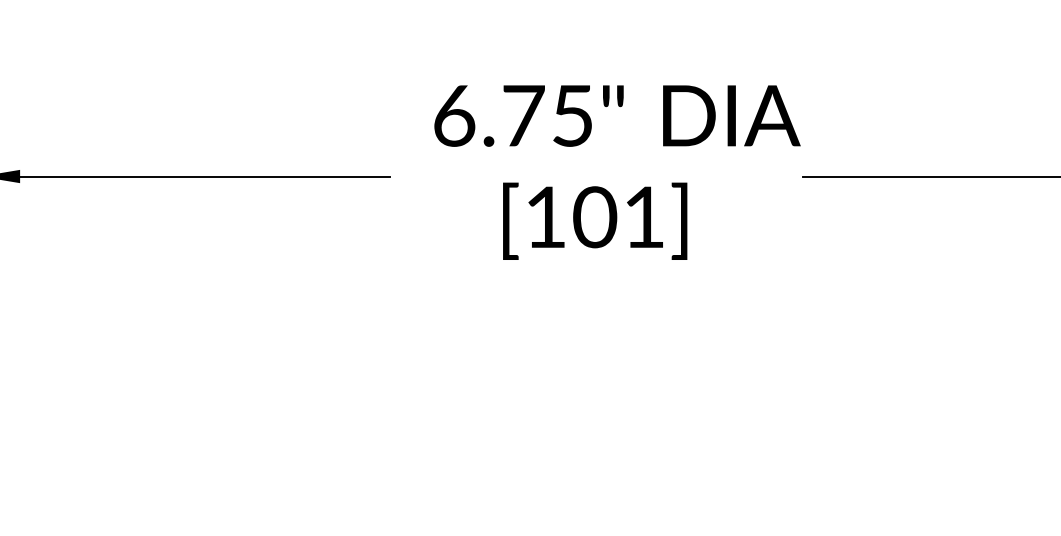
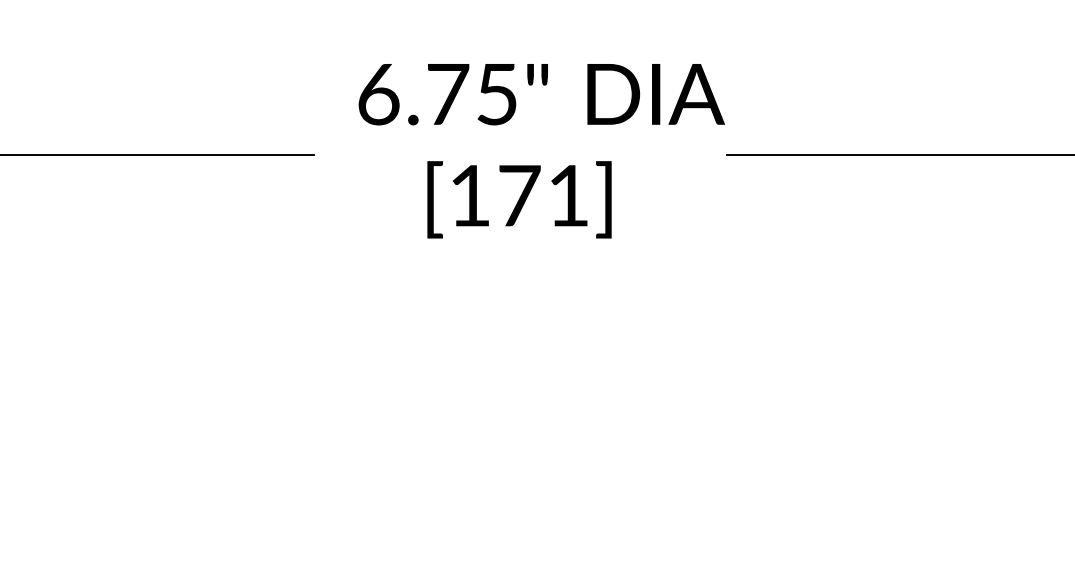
text: (595, 216) -> (519, 195), [101] -> [171]

